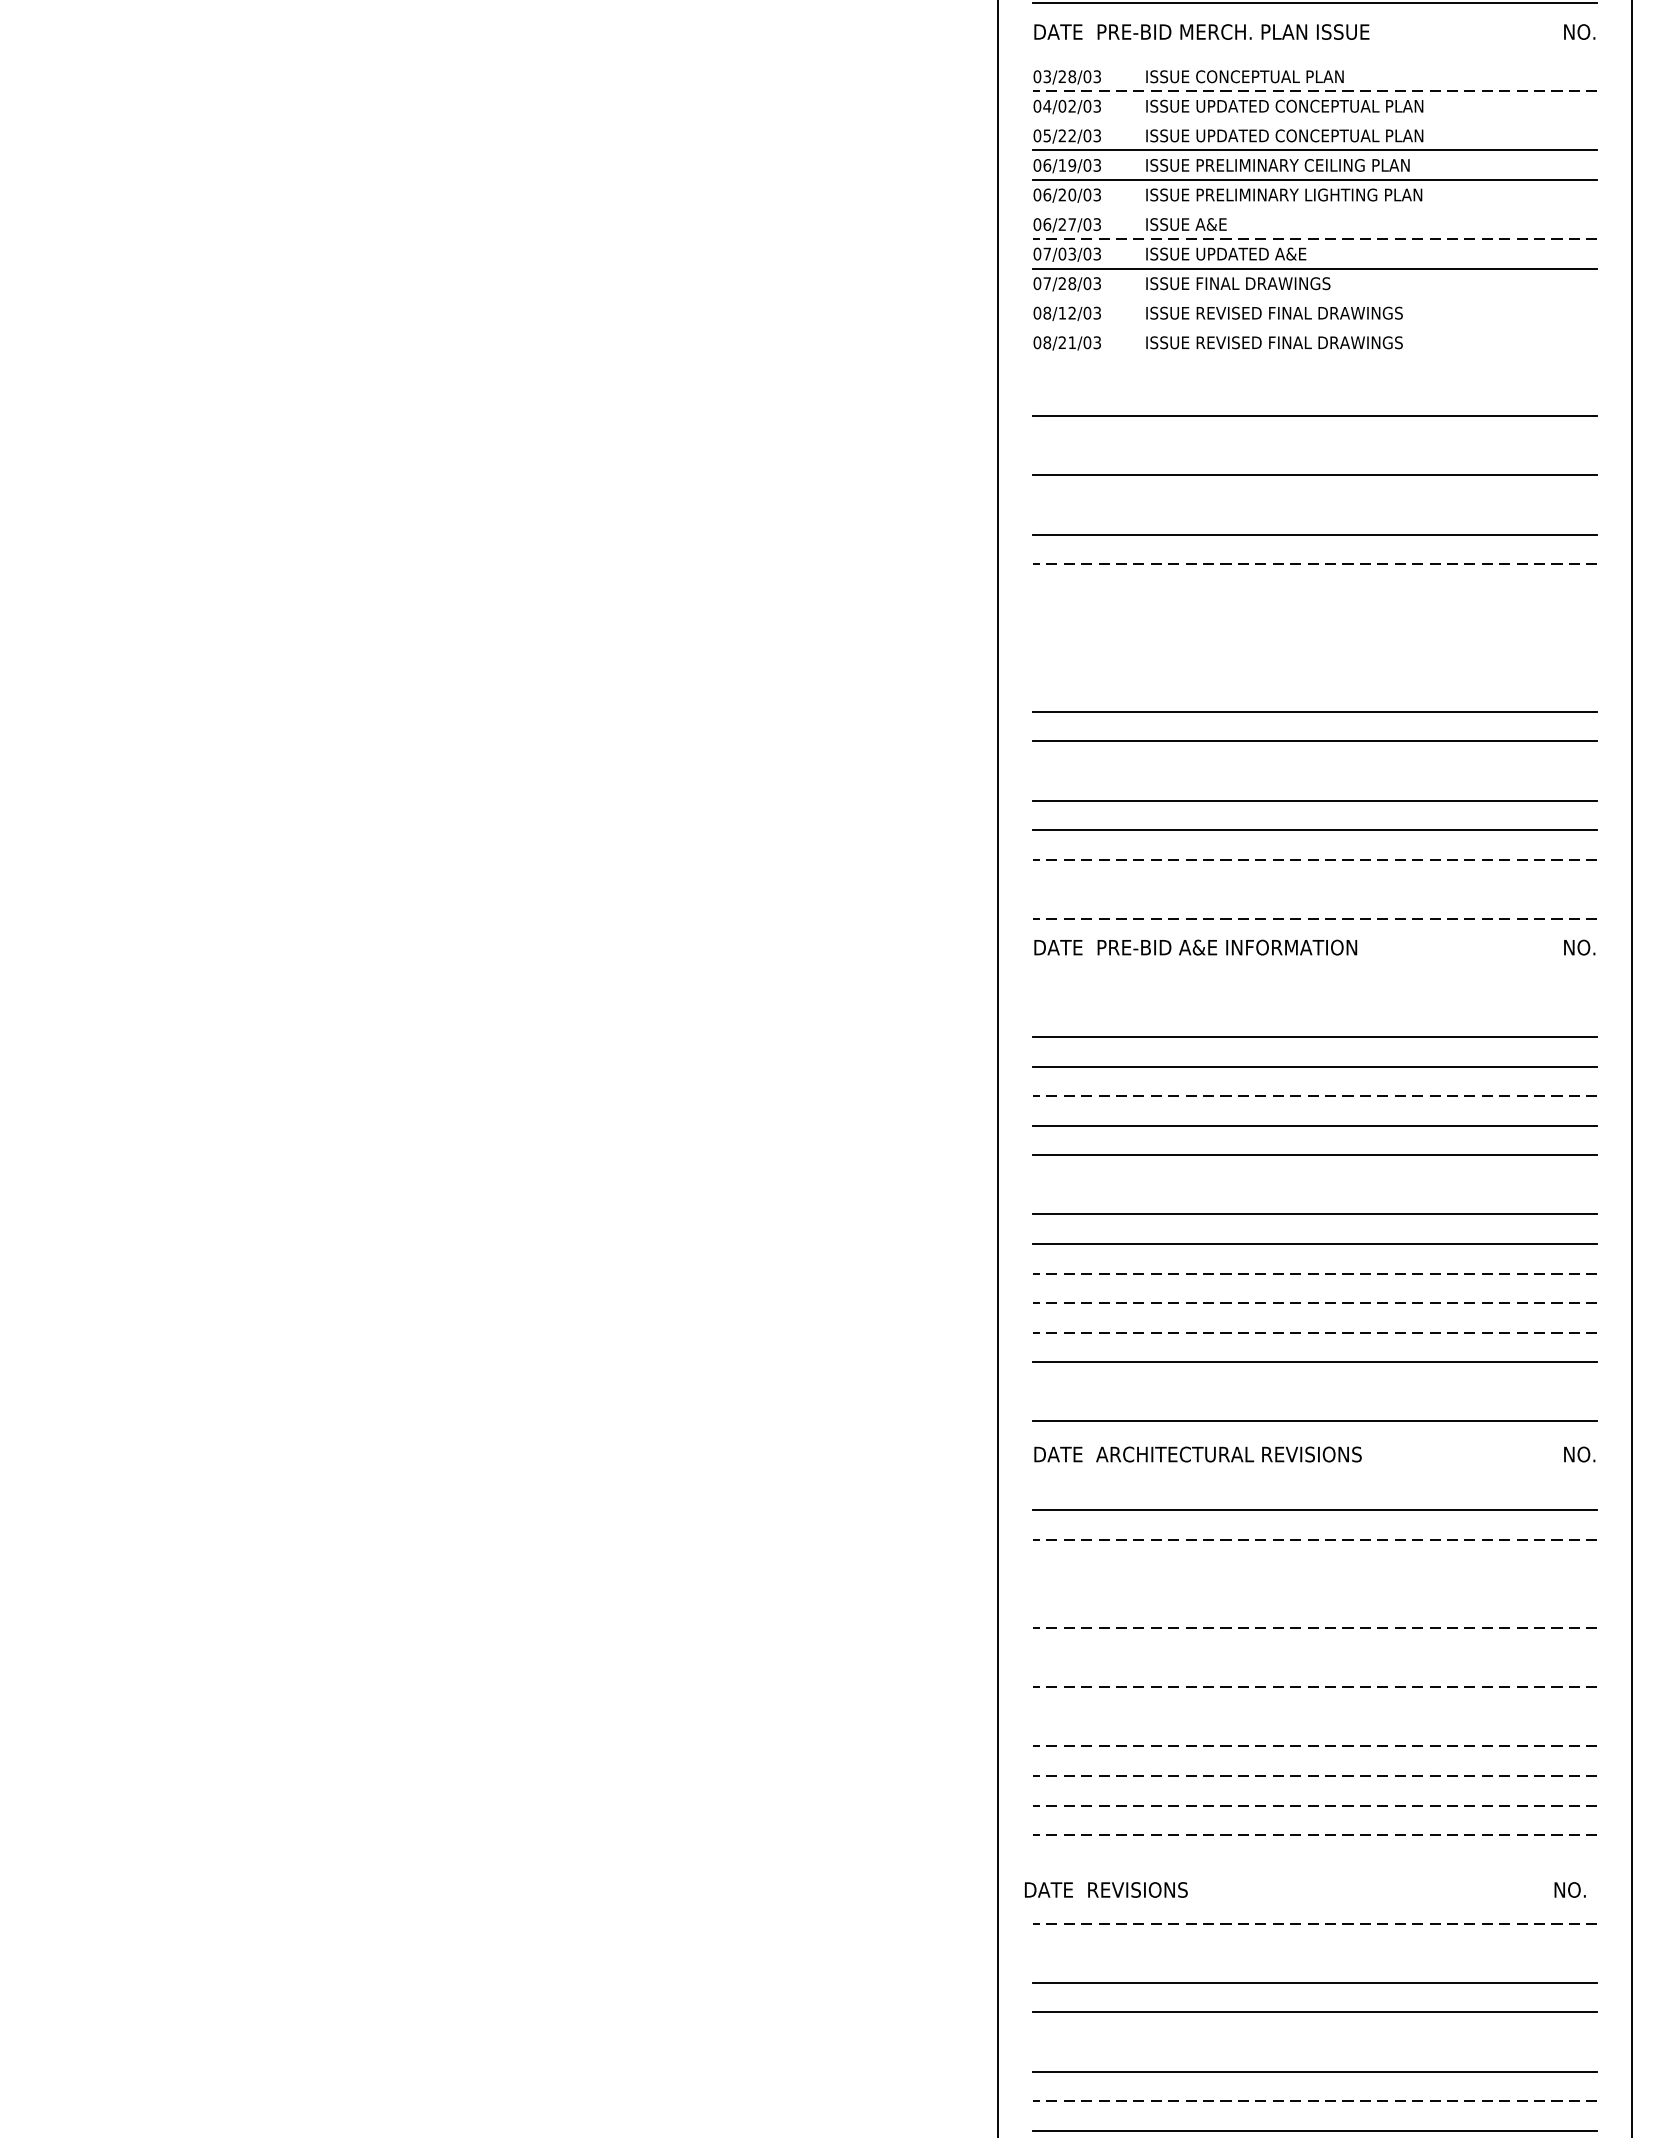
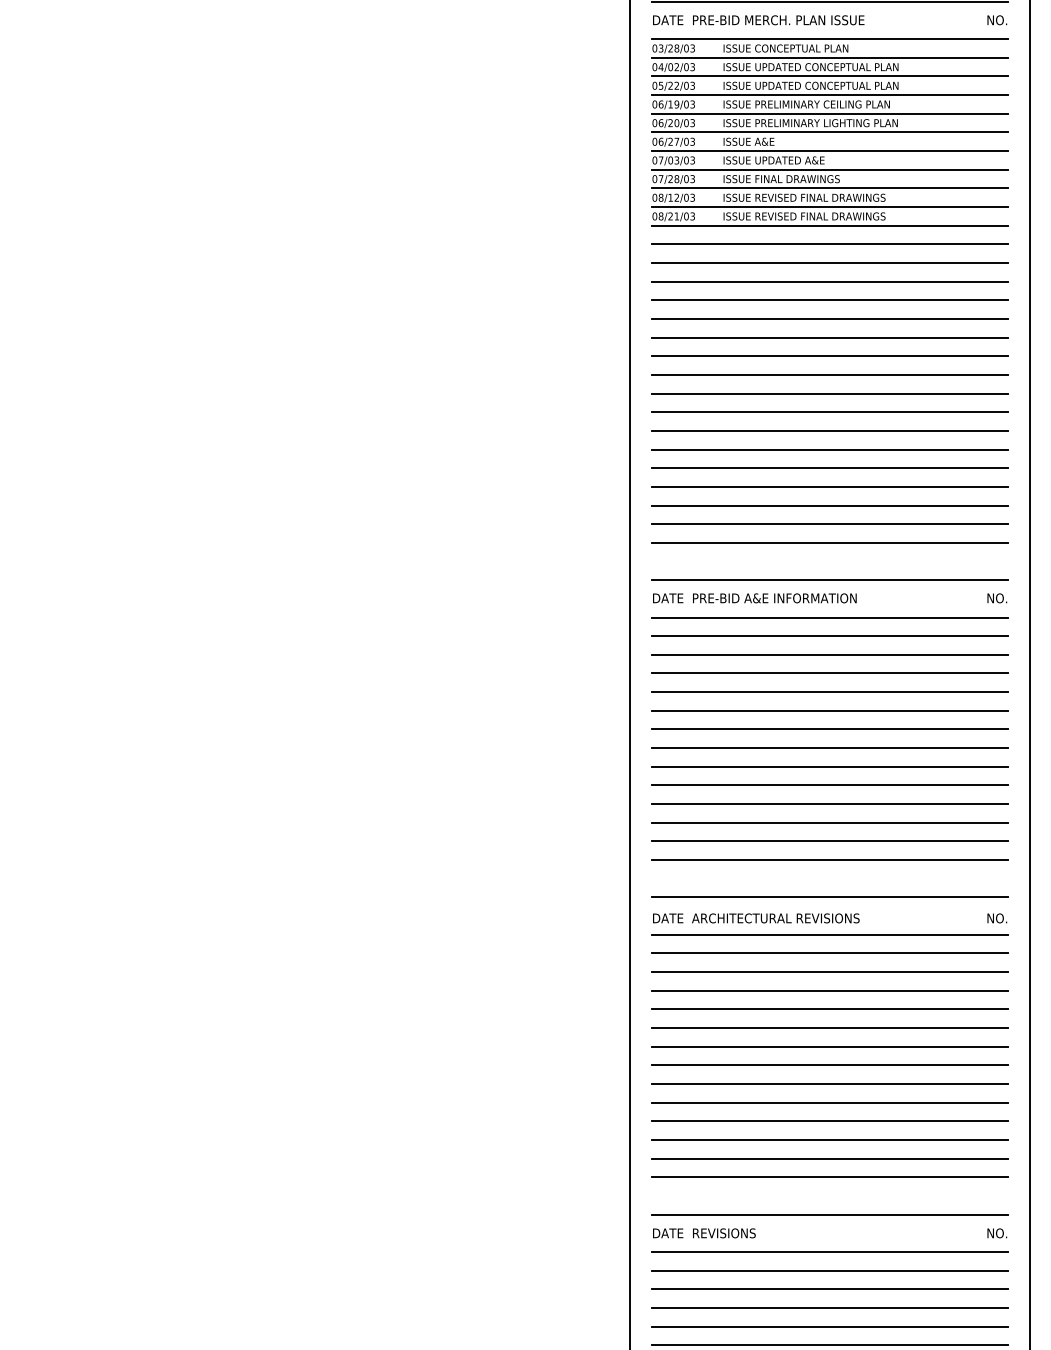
line: (1313, 60) -> (829, 38), added
line: (1313, 91) -> (829, 57), dashed -> solid
line: (1313, 121) -> (829, 76), added
line: (1313, 209) -> (829, 132), added
line: (1313, 238) -> (829, 150), dashed -> solid
line: (1313, 298) -> (829, 188), added
line: (1313, 326) -> (829, 206), added
line: (1313, 357) -> (829, 225), added
line: (1313, 387) -> (829, 244), added
line: (1313, 445) -> (829, 281), added
line: (1313, 504) -> (829, 318), added
line: (1313, 564) -> (829, 356), dashed -> solid
line: (1313, 593) -> (829, 374), added
line: (1313, 623) -> (829, 393), added
line: (1313, 653) -> (829, 412), added
line: (1313, 681) -> (829, 430), added
line: (1313, 770) -> (829, 486), added
line: (1313, 859) -> (829, 542), dashed -> solid
line: (1313, 919) -> (829, 580), dashed -> solid
line: (1313, 977) -> (829, 617), added
line: (1313, 1008) -> (829, 636), added
line: (1313, 1096) -> (829, 692), dashed -> solid
line: (1313, 1185) -> (829, 748), added
line: (1313, 1274) -> (829, 804), dashed -> solid
line: (1313, 1302) -> (829, 822), dashed -> solid
line: (1313, 1332) -> (829, 841), dashed -> solid
line: (1313, 1479) -> (829, 934), added
line: (1313, 1540) -> (829, 972), dashed -> solid
line: (1313, 1568) -> (829, 990), added
line: (1313, 1598) -> (829, 1009), added
line: (1313, 1628) -> (829, 1028), dashed -> solid
line: (1313, 1657) -> (829, 1046), added
line: (1313, 1687) -> (829, 1065), dashed -> solid
line: (1313, 1715) -> (829, 1083), added
line: (1313, 1746) -> (829, 1102), dashed -> solid
line: (1313, 1776) -> (829, 1121), dashed -> solid
line: (1313, 1806) -> (829, 1140), dashed -> solid
line: (1313, 1834) -> (829, 1158), dashed -> solid
line: (1313, 1864) -> (829, 1177), added
text: (1306, 1890) -> (830, 1233), moved
line: (1313, 1923) -> (829, 1214), dashed -> solid
line: (1313, 2040) -> (829, 1288), added
line: (1313, 2100) -> (829, 1326), dashed -> solid

